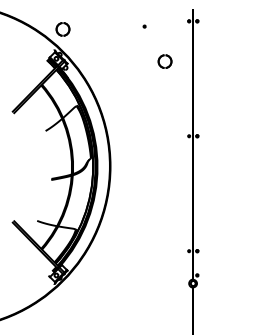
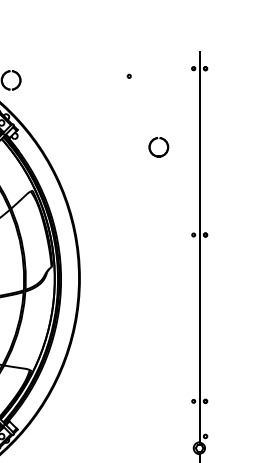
part: (164, 61) -> (158, 147), moved

